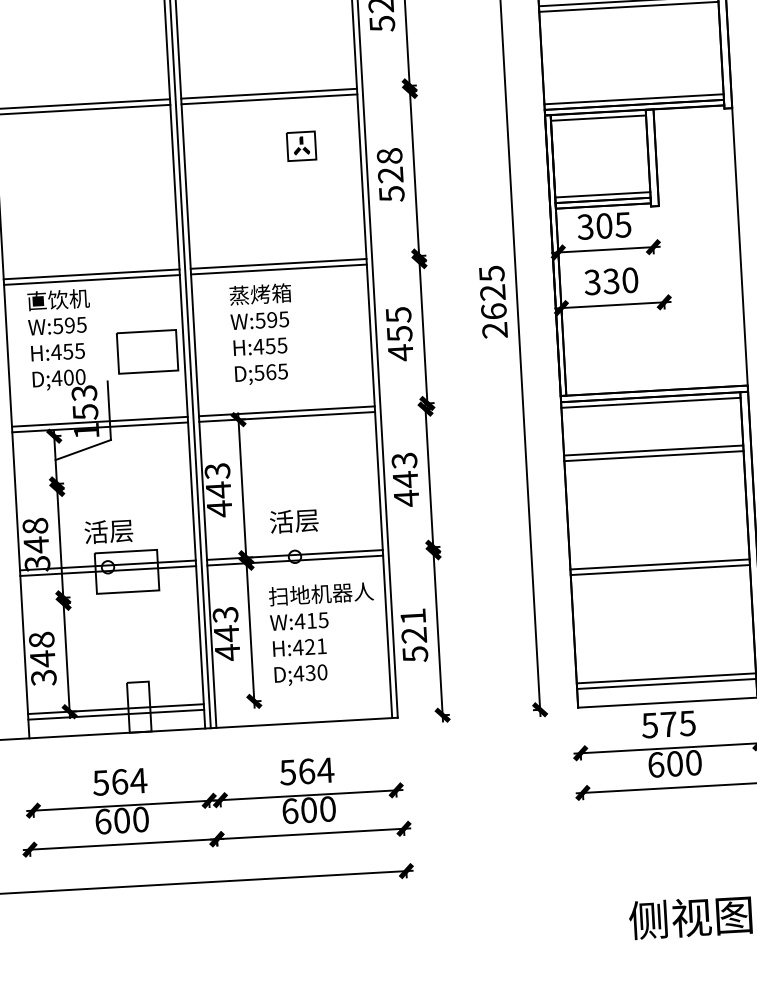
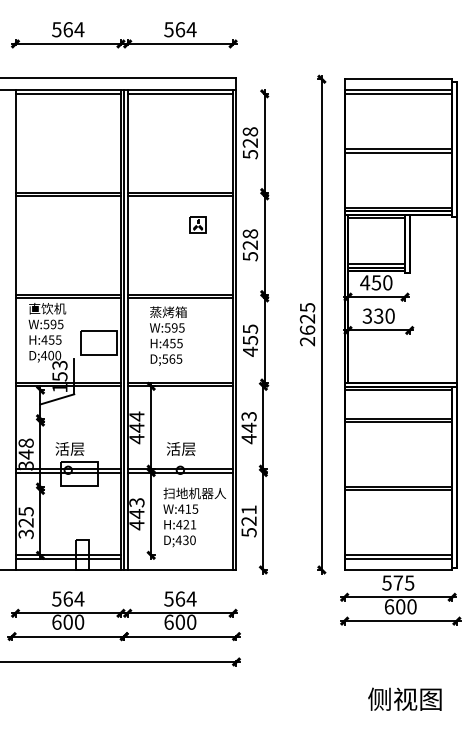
text: (604, 225) -> (376, 282), 305 -> 450
text: (216, 471) -> (136, 416), 443 -> 444
text: (41, 649) -> (25, 517), 348 -> 325

